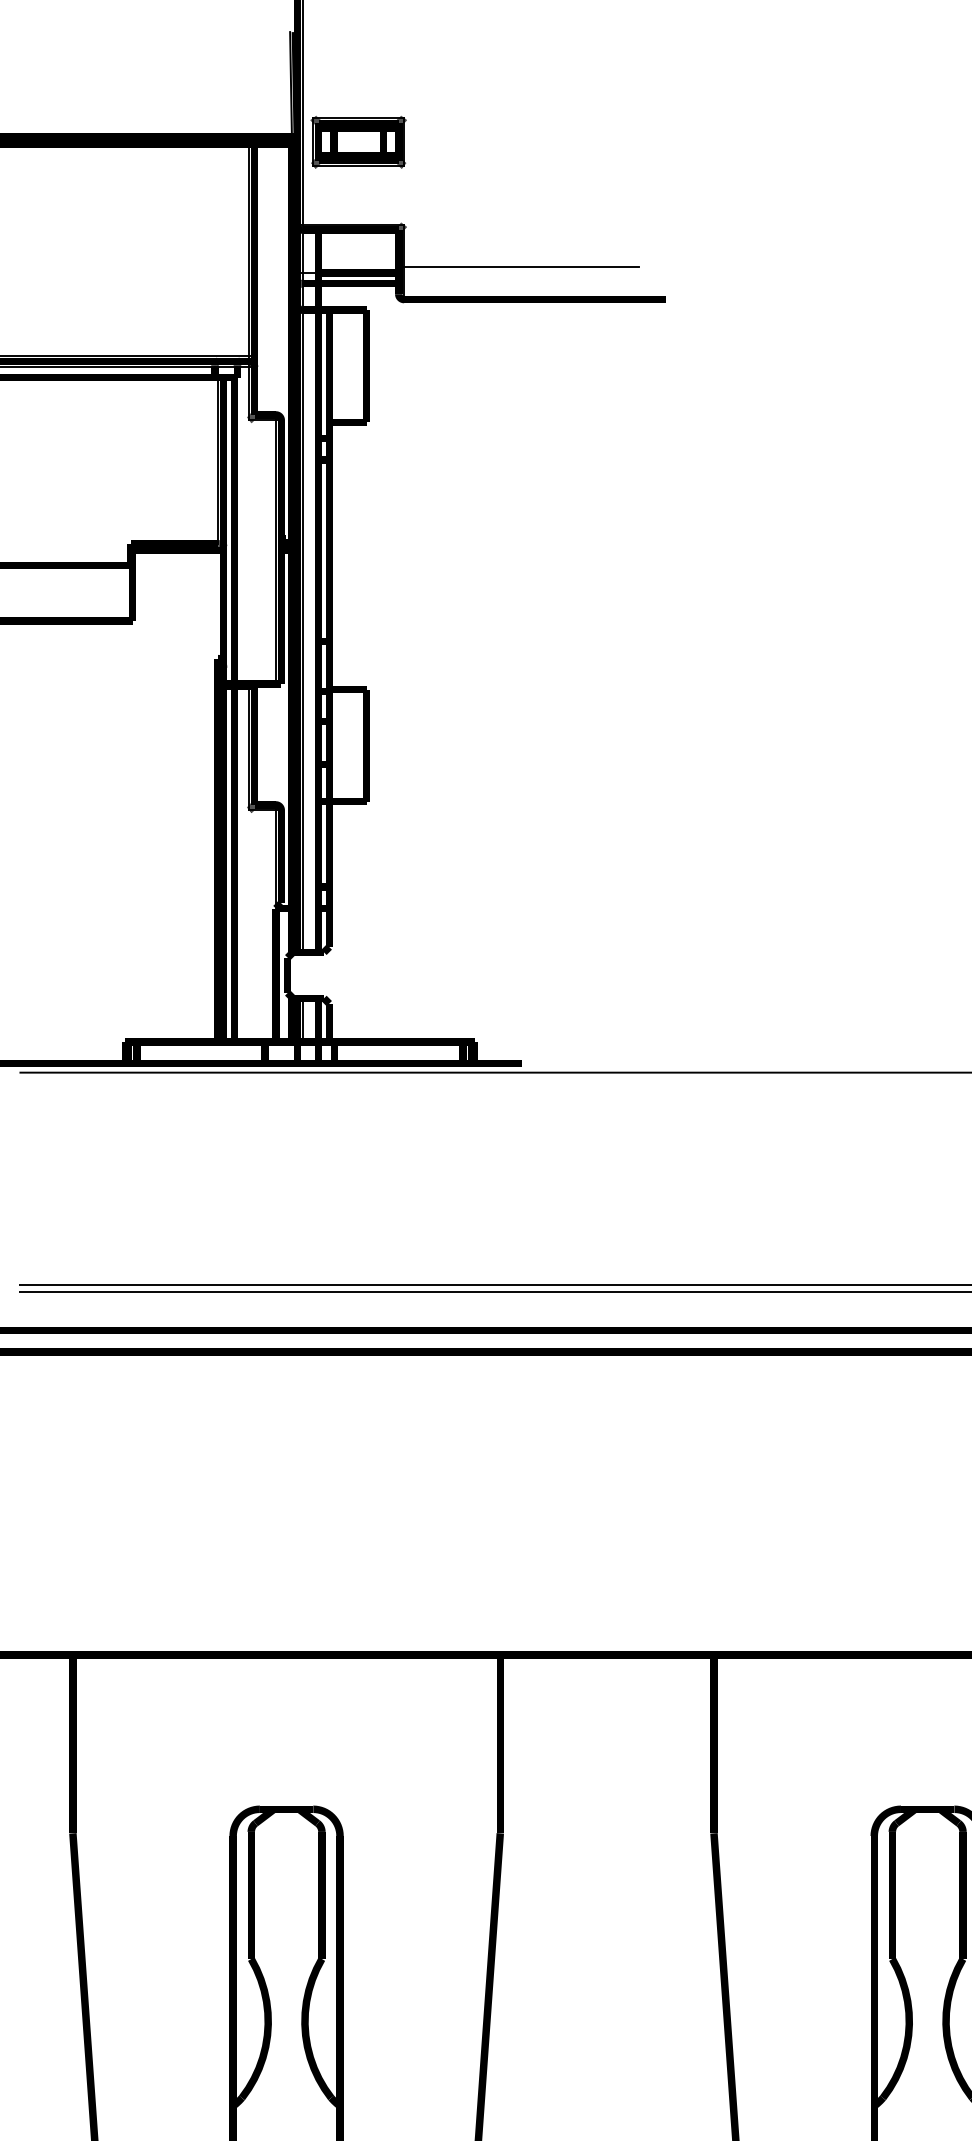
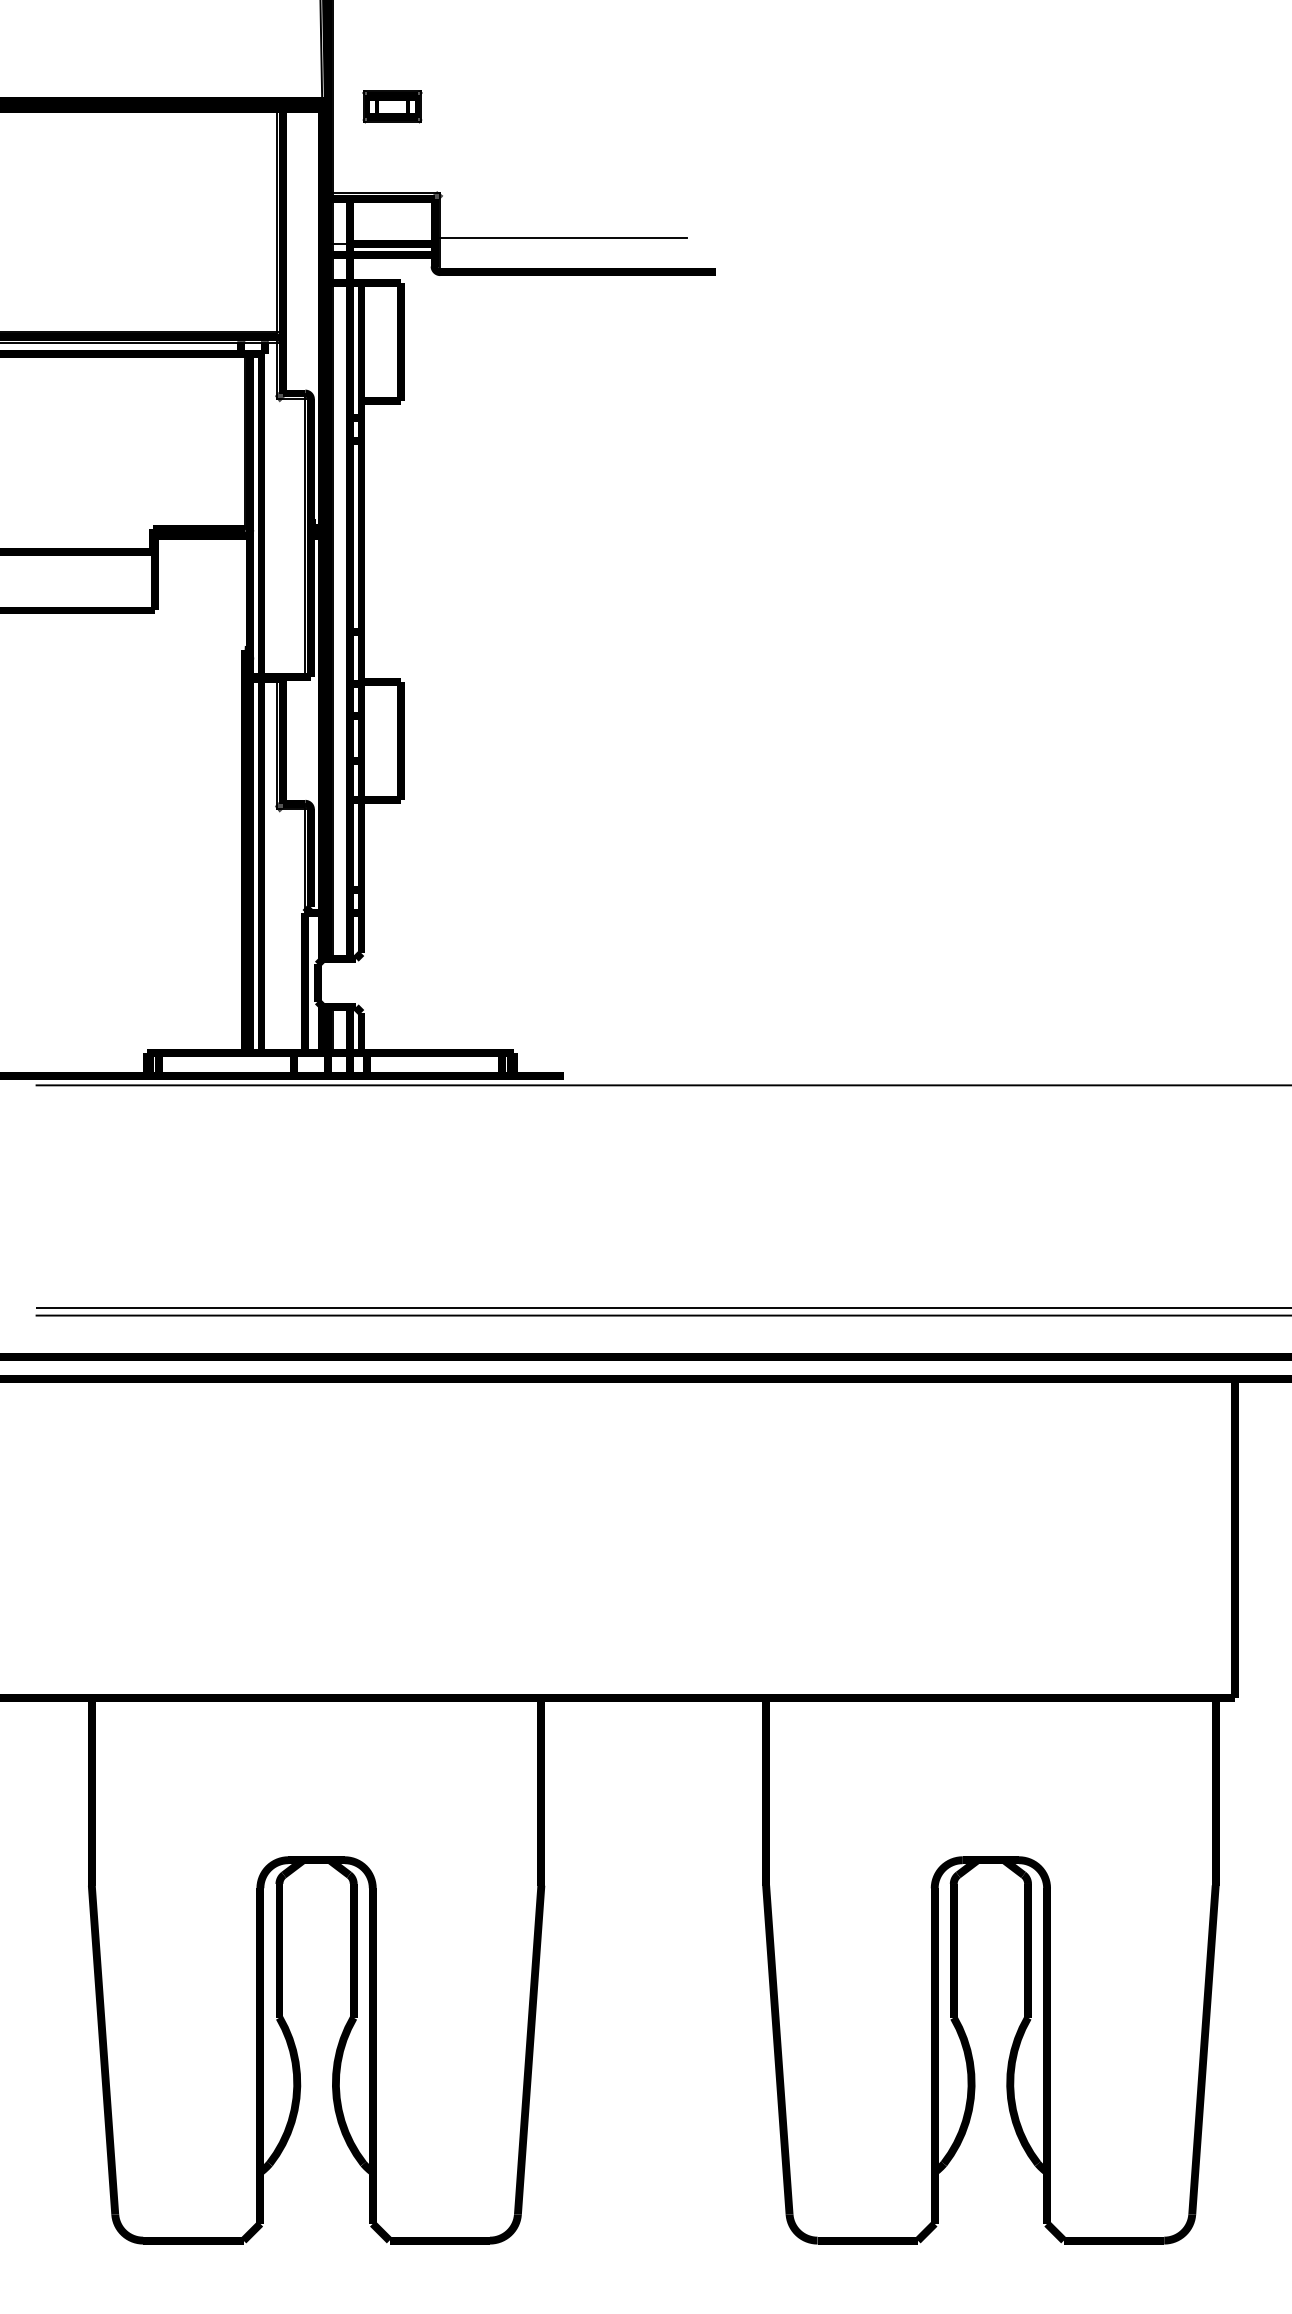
part: (358, 142) -> (392, 106), size x0.6

